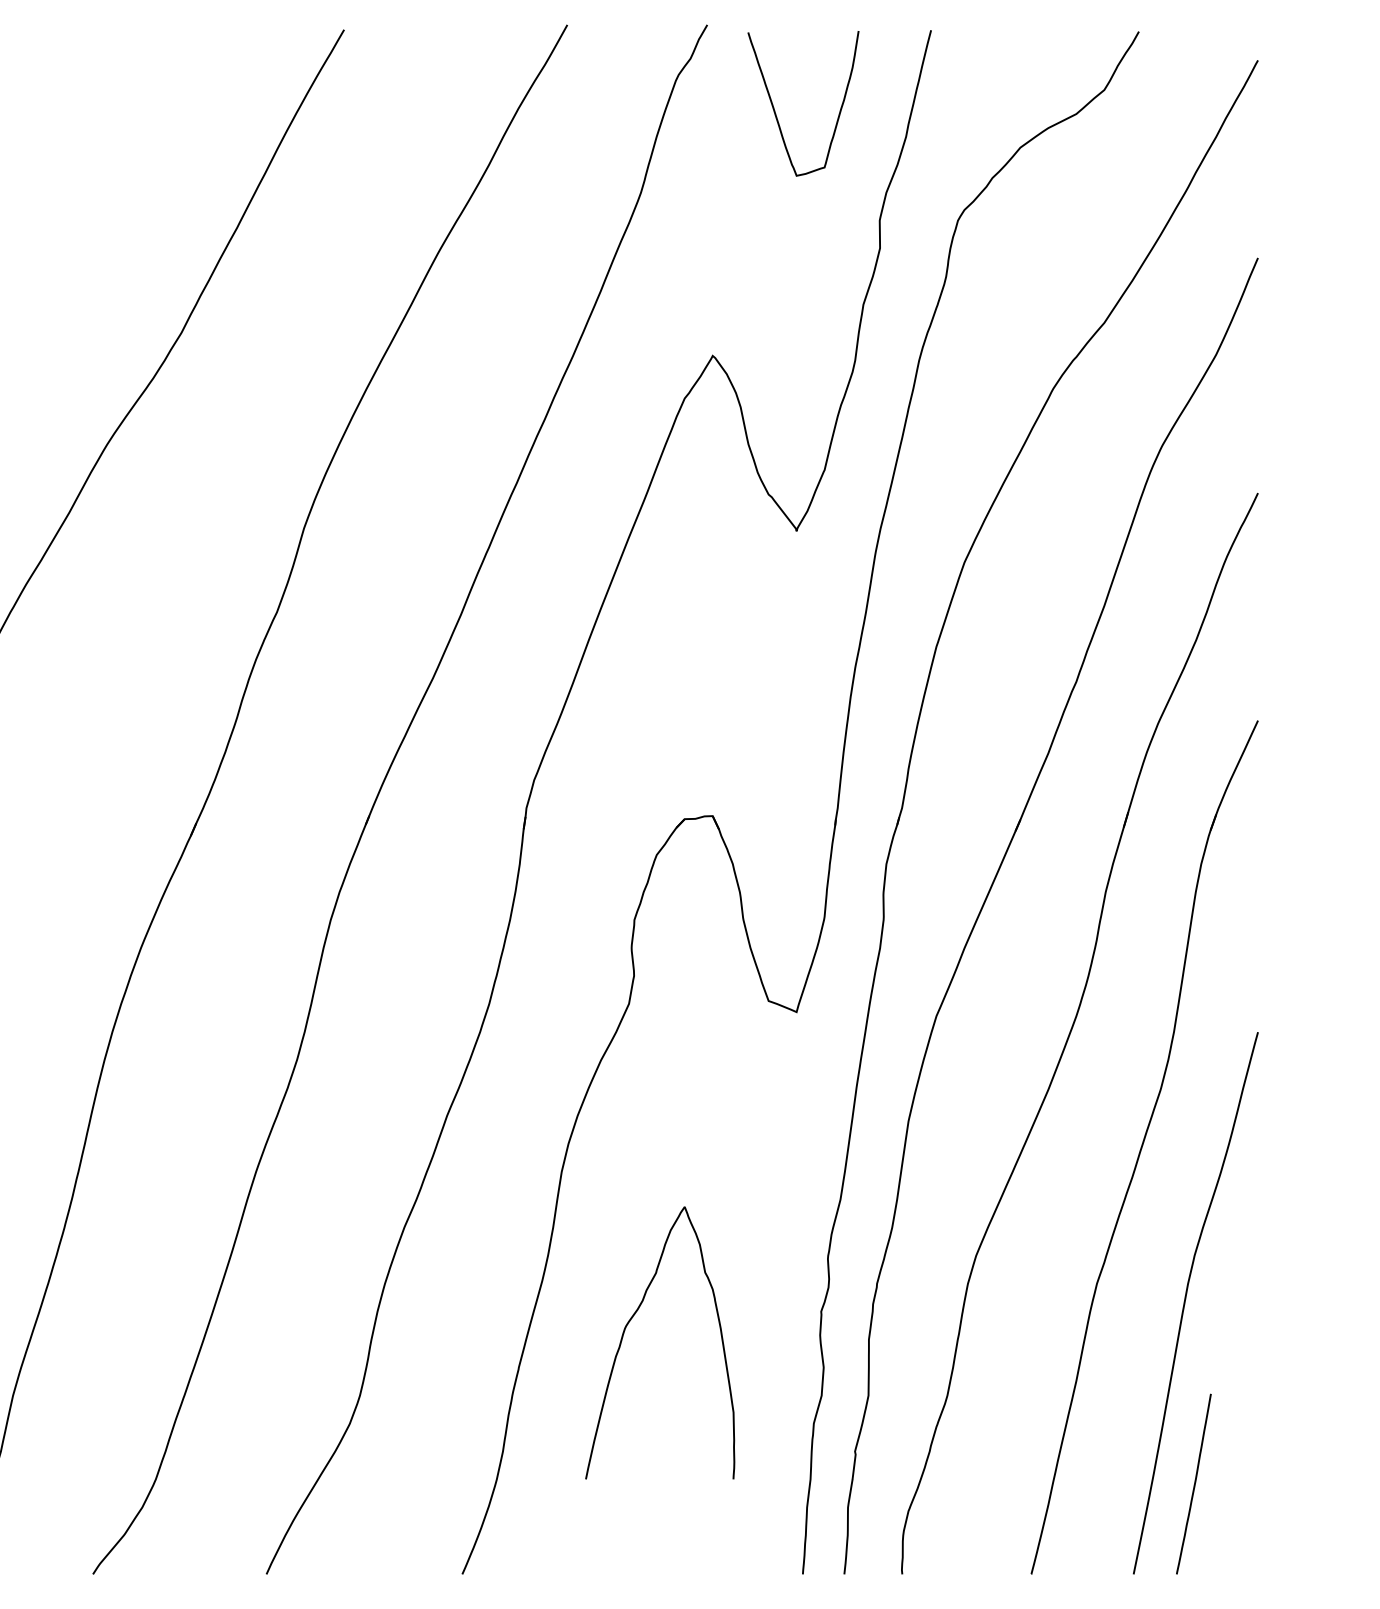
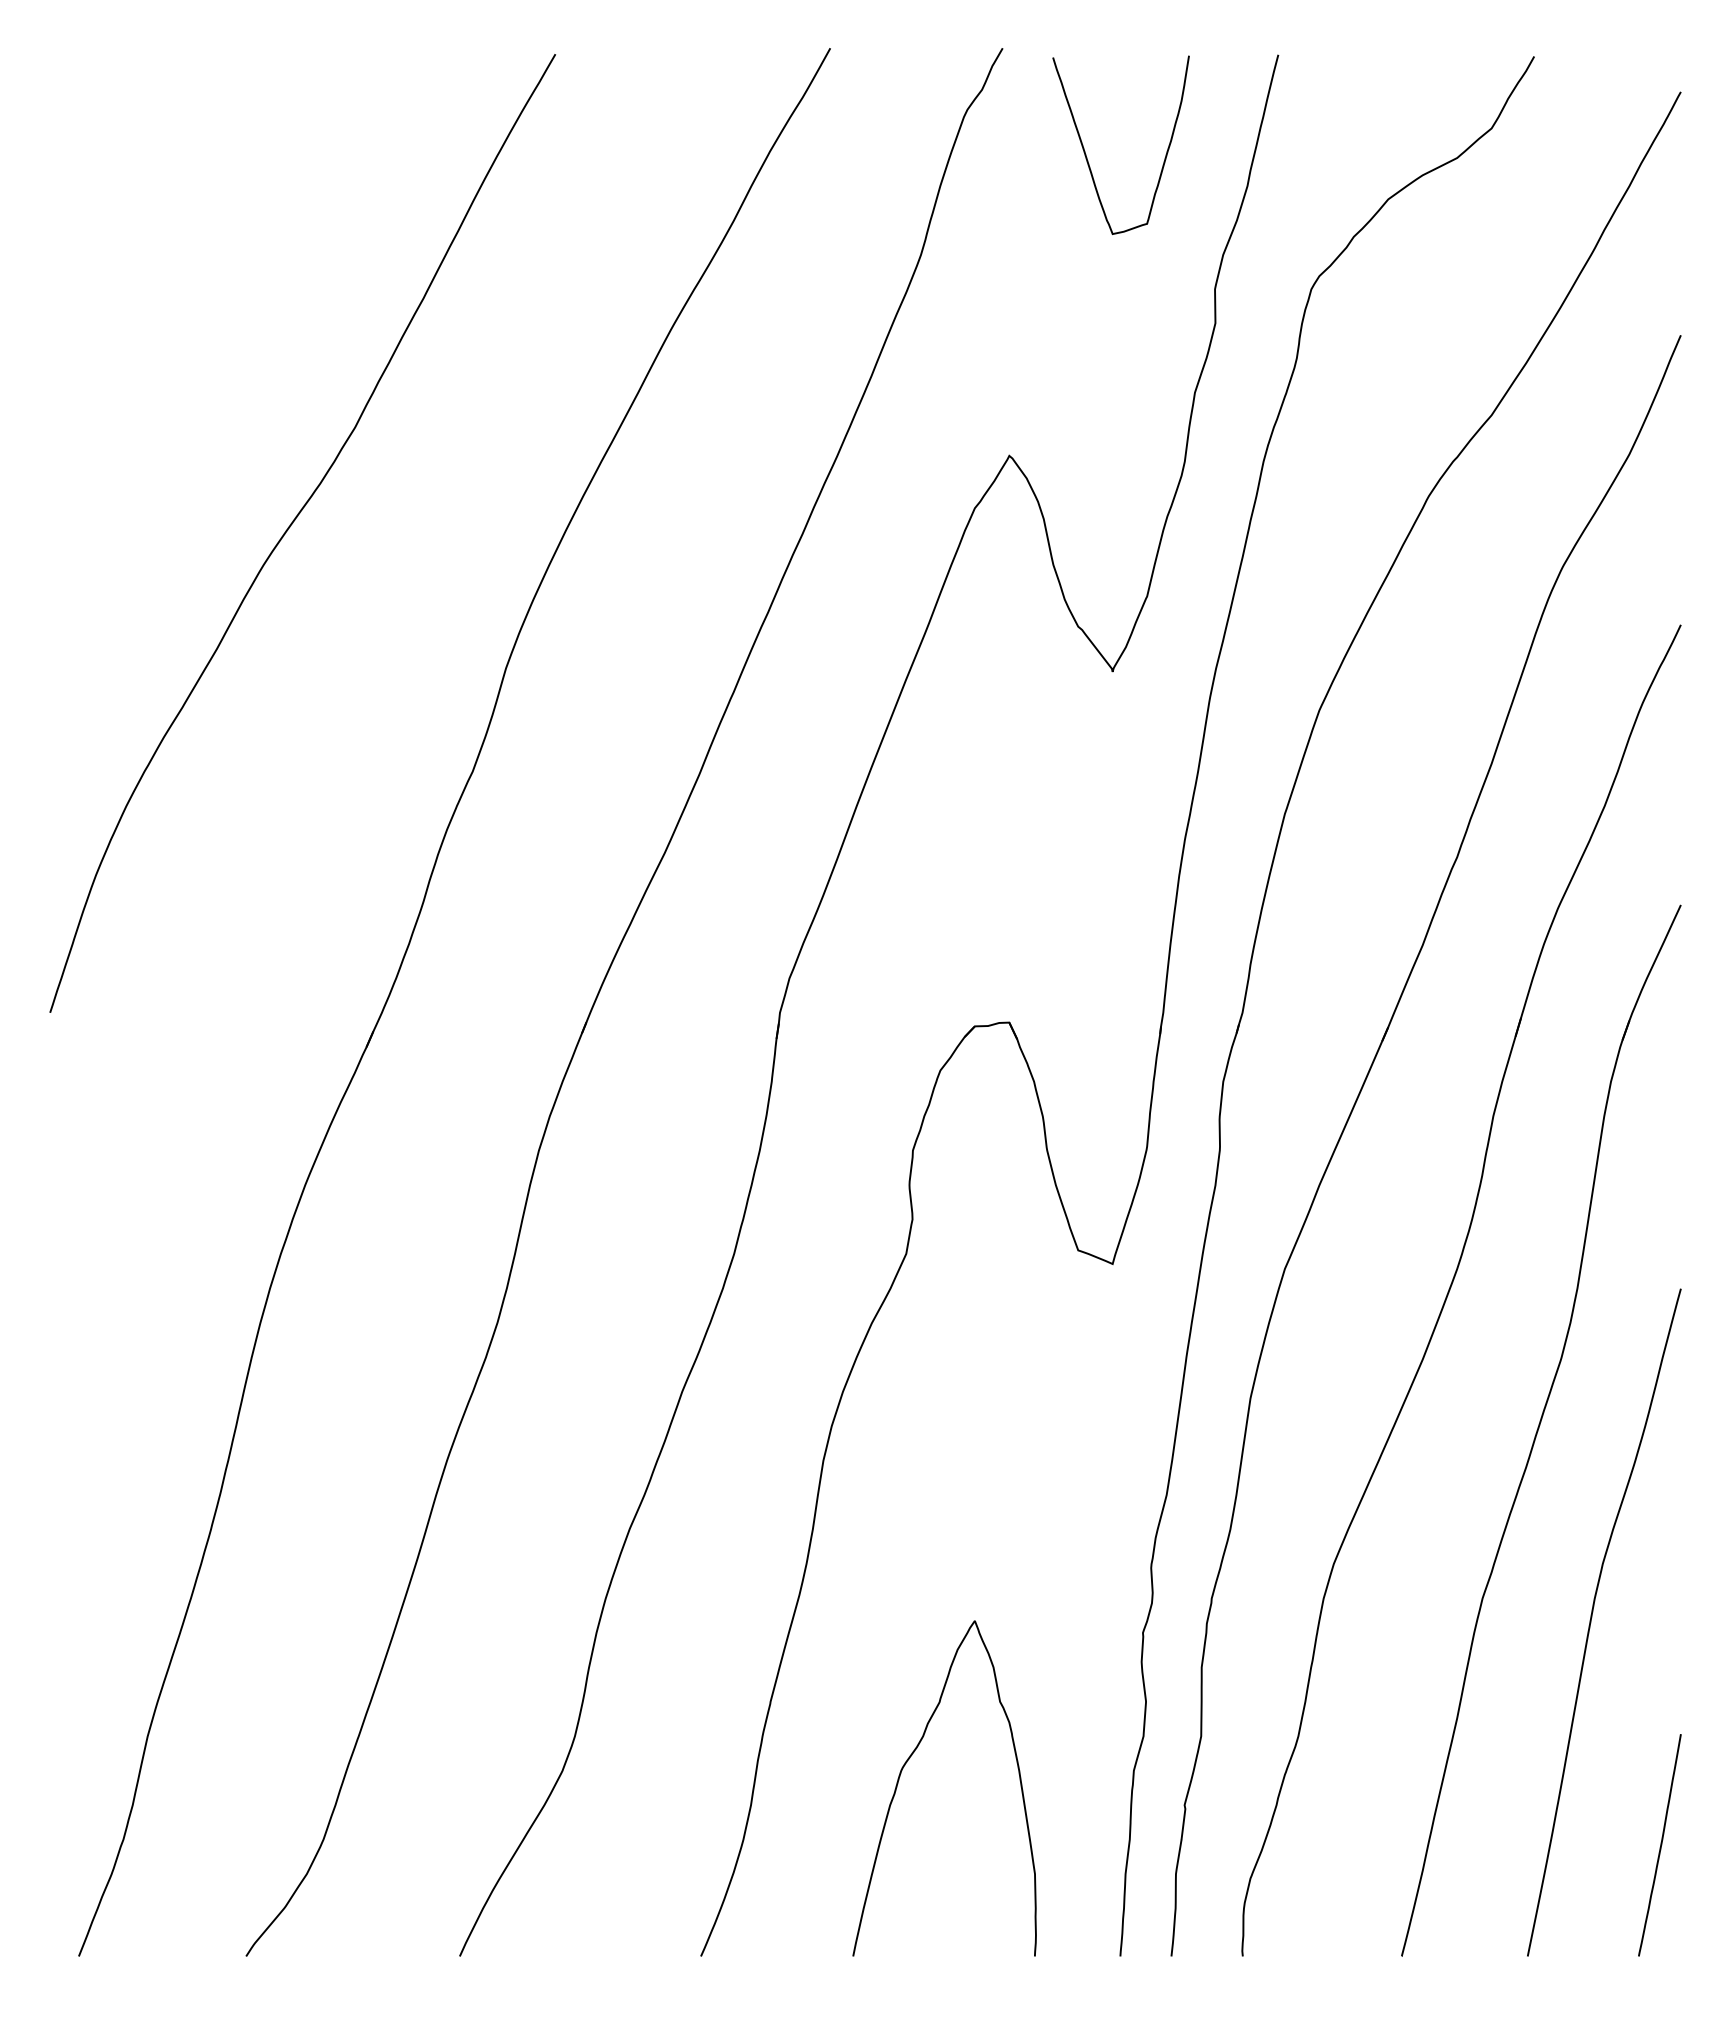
curve: (630, 1321) -> (907, 1762), moved
curve: (1194, 1484) -> (1660, 1845), moved

